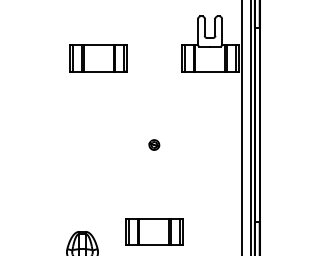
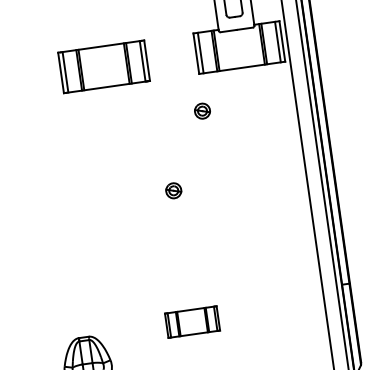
part: (98, 58) -> (104, 67), moved
part: (180, 95) -> (202, 110), added
part: (154, 231) -> (192, 321), size x0.6

